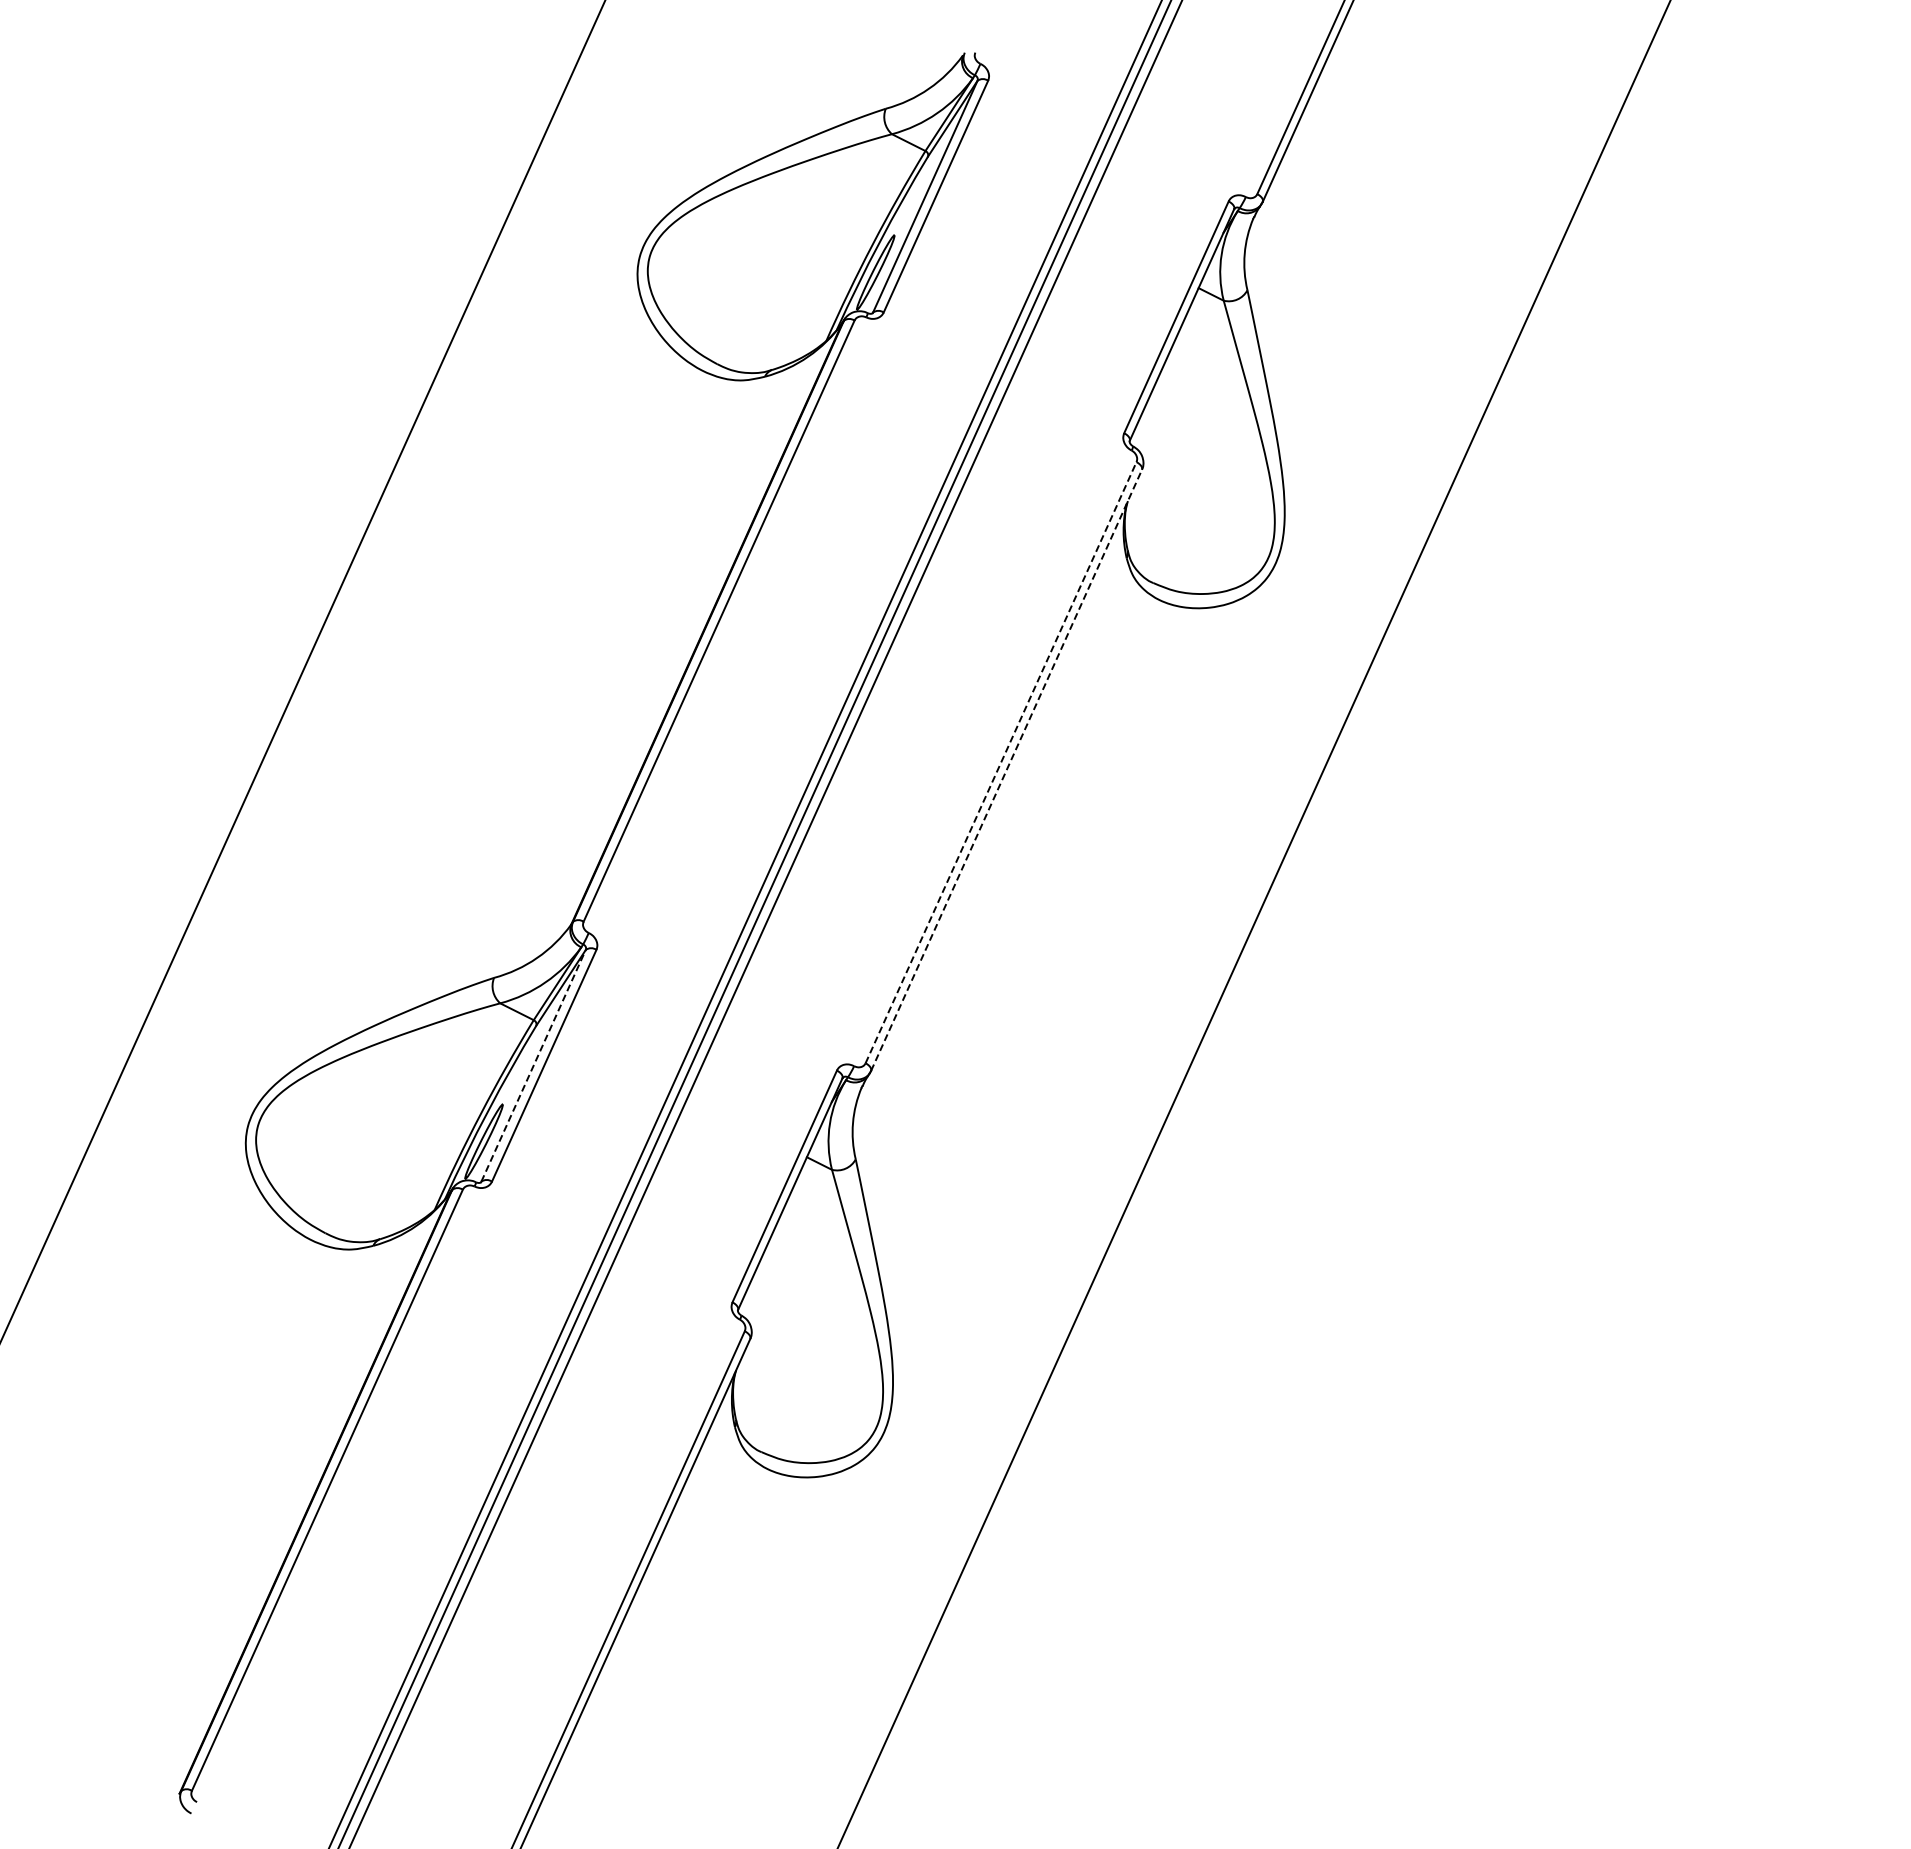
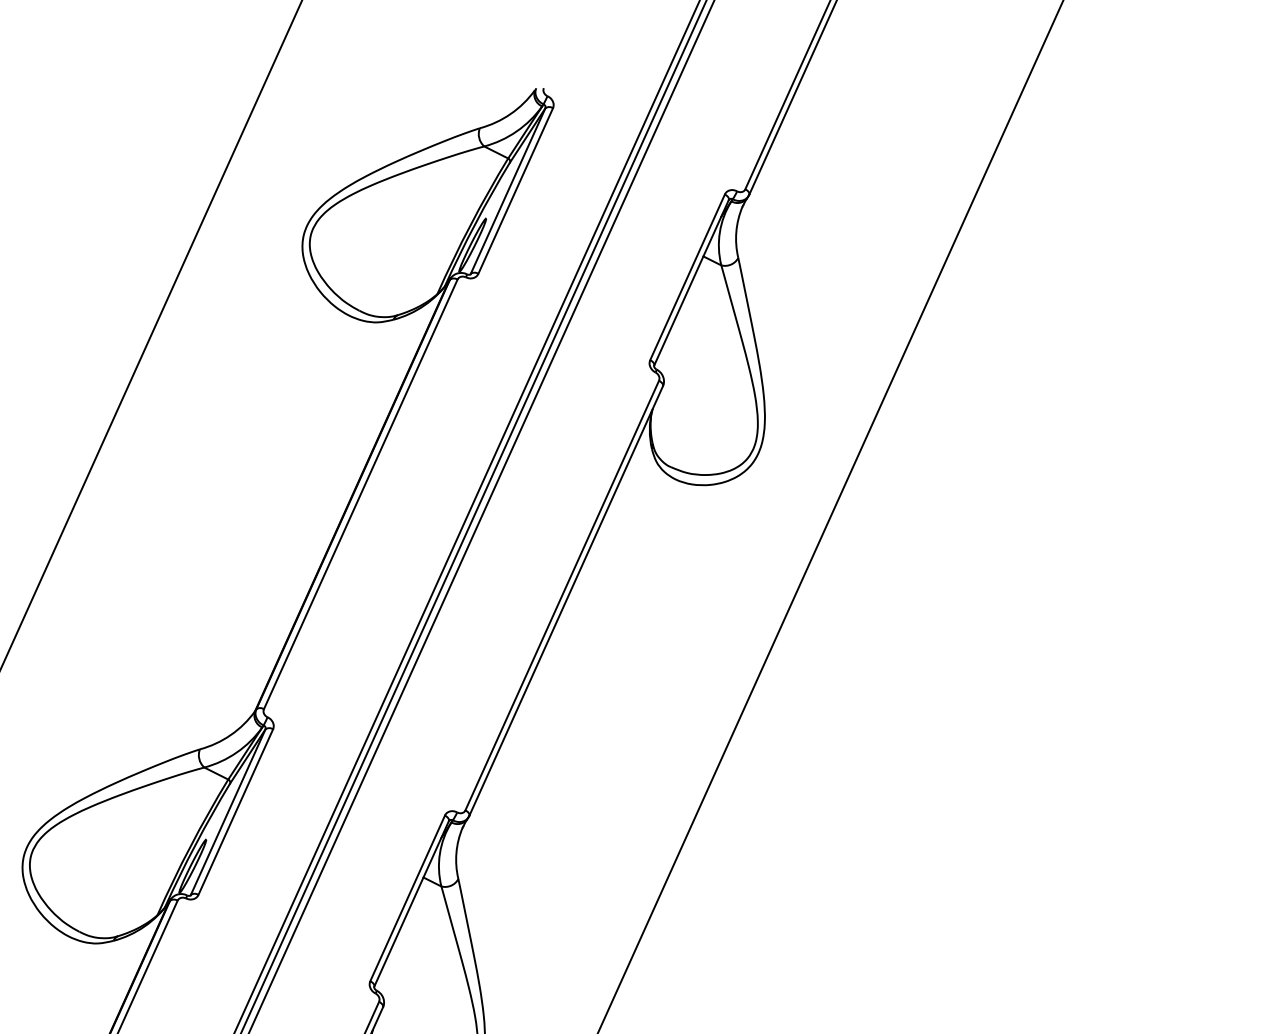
line: (1001, 762) -> (562, 595), dashed -> solid
line: (1006, 770) -> (566, 601), dashed -> solid
line: (533, 1065) -> (228, 811), dashed -> solid

